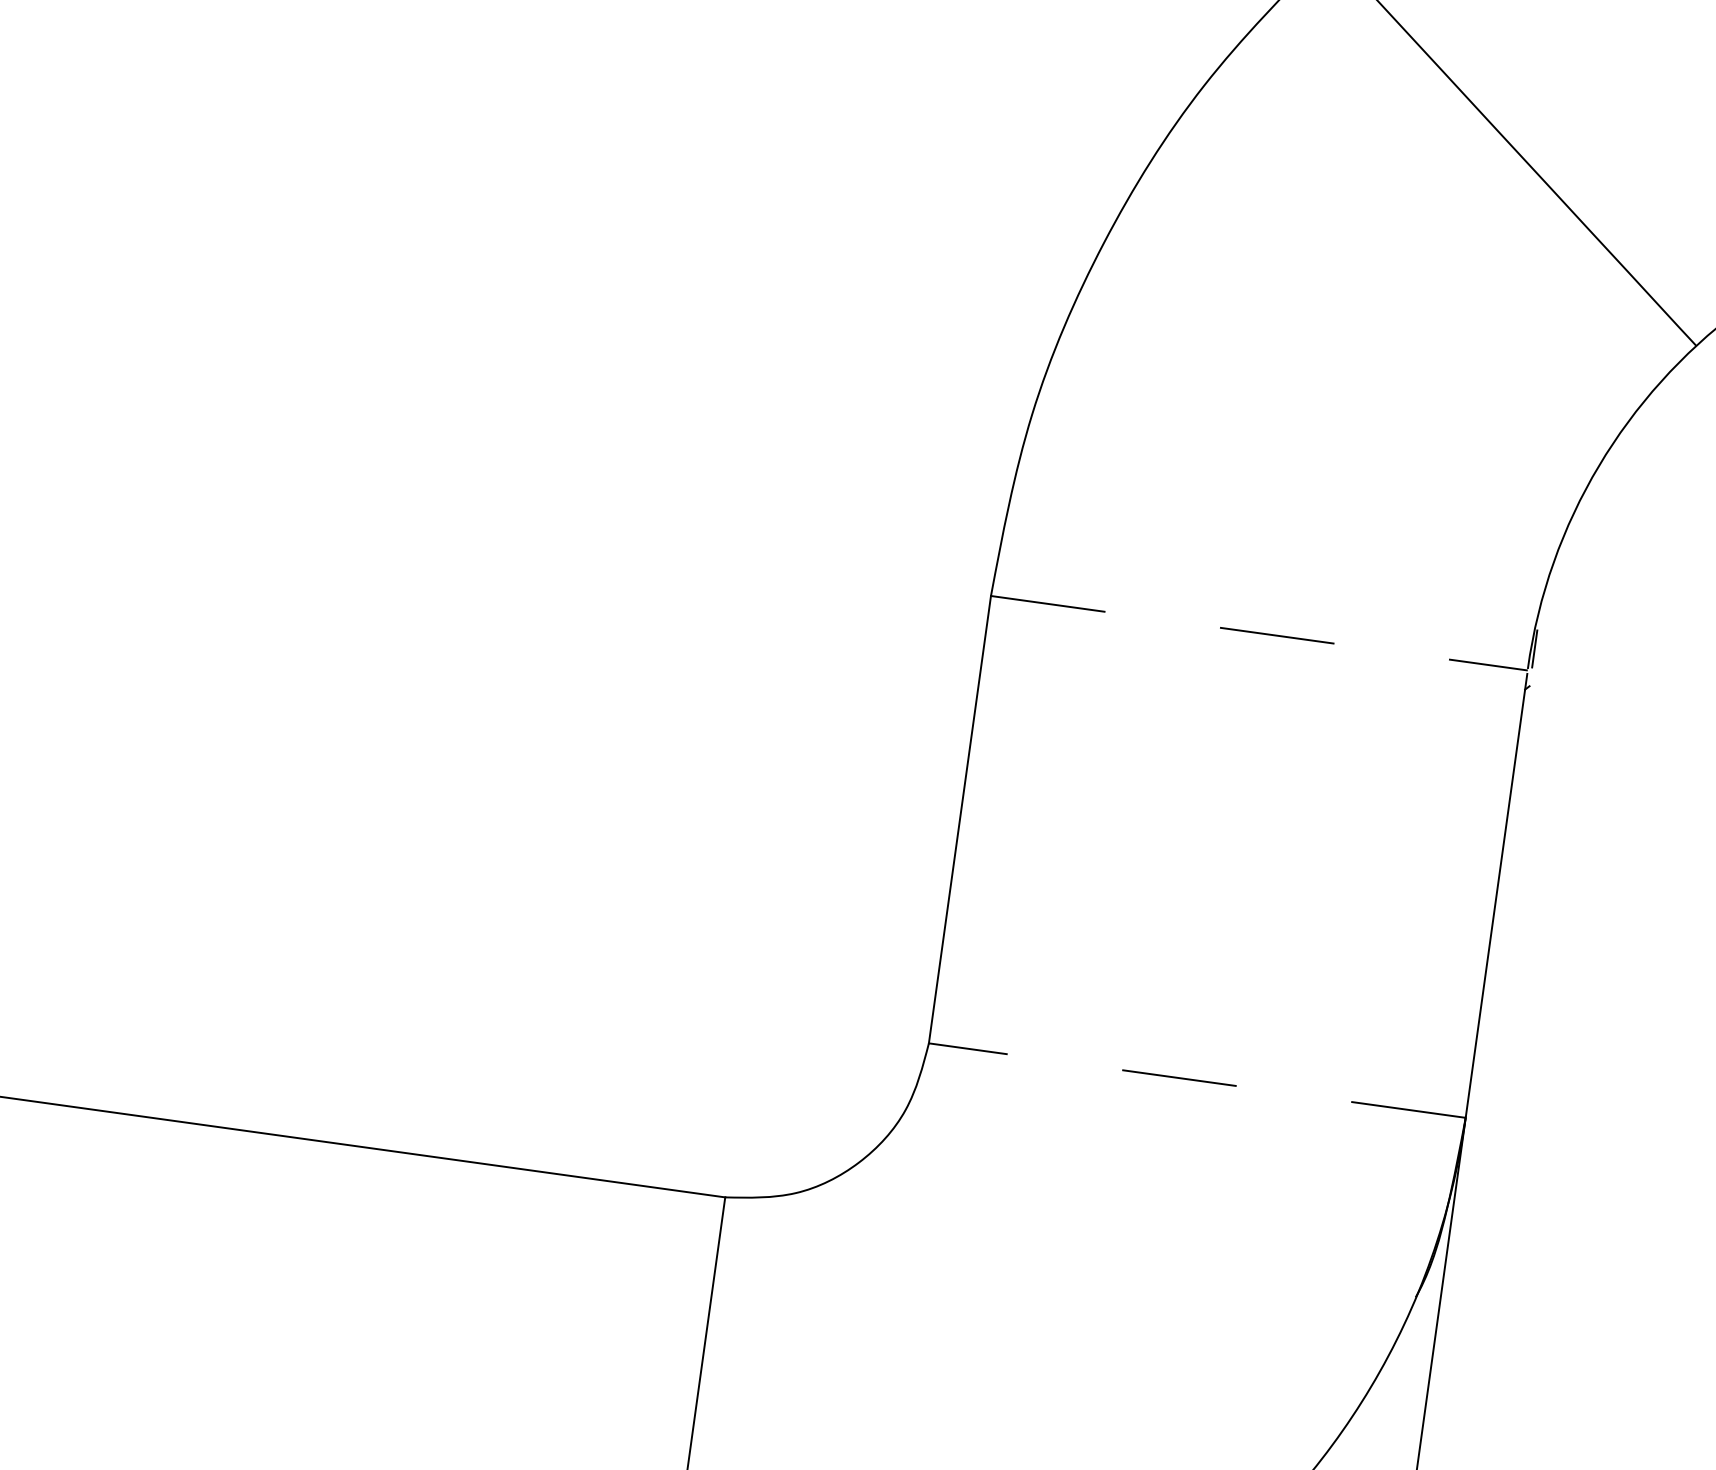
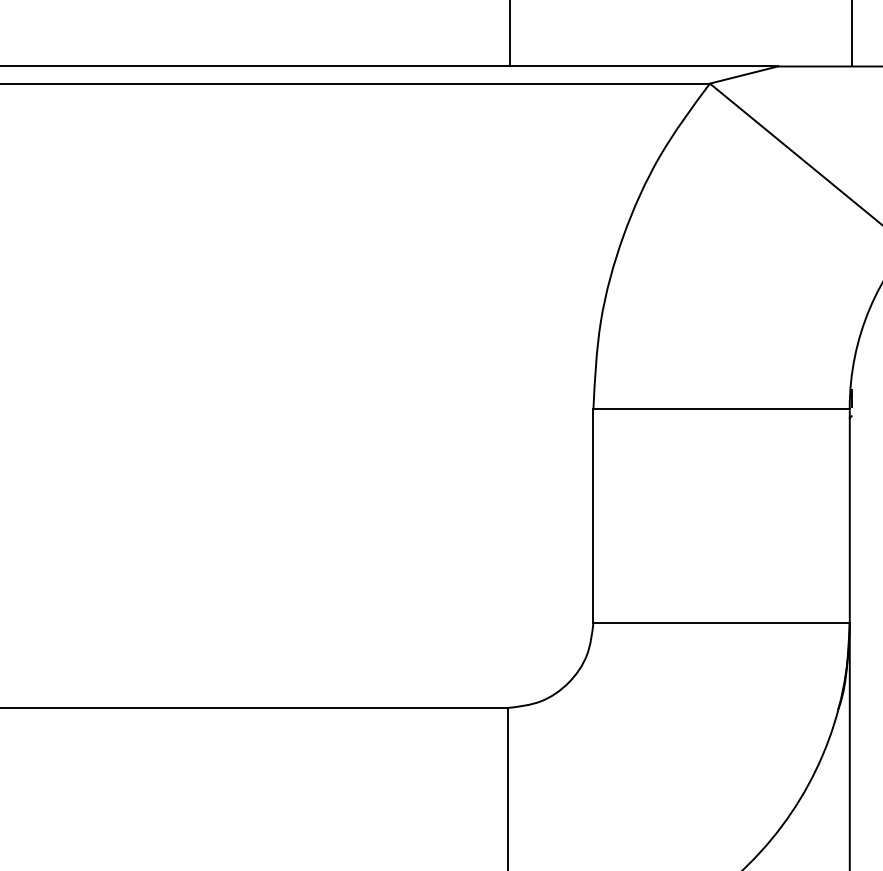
line: (1261, 632) -> (722, 408), dashed -> solid
line: (1197, 1080) -> (721, 622), dashed -> solid

